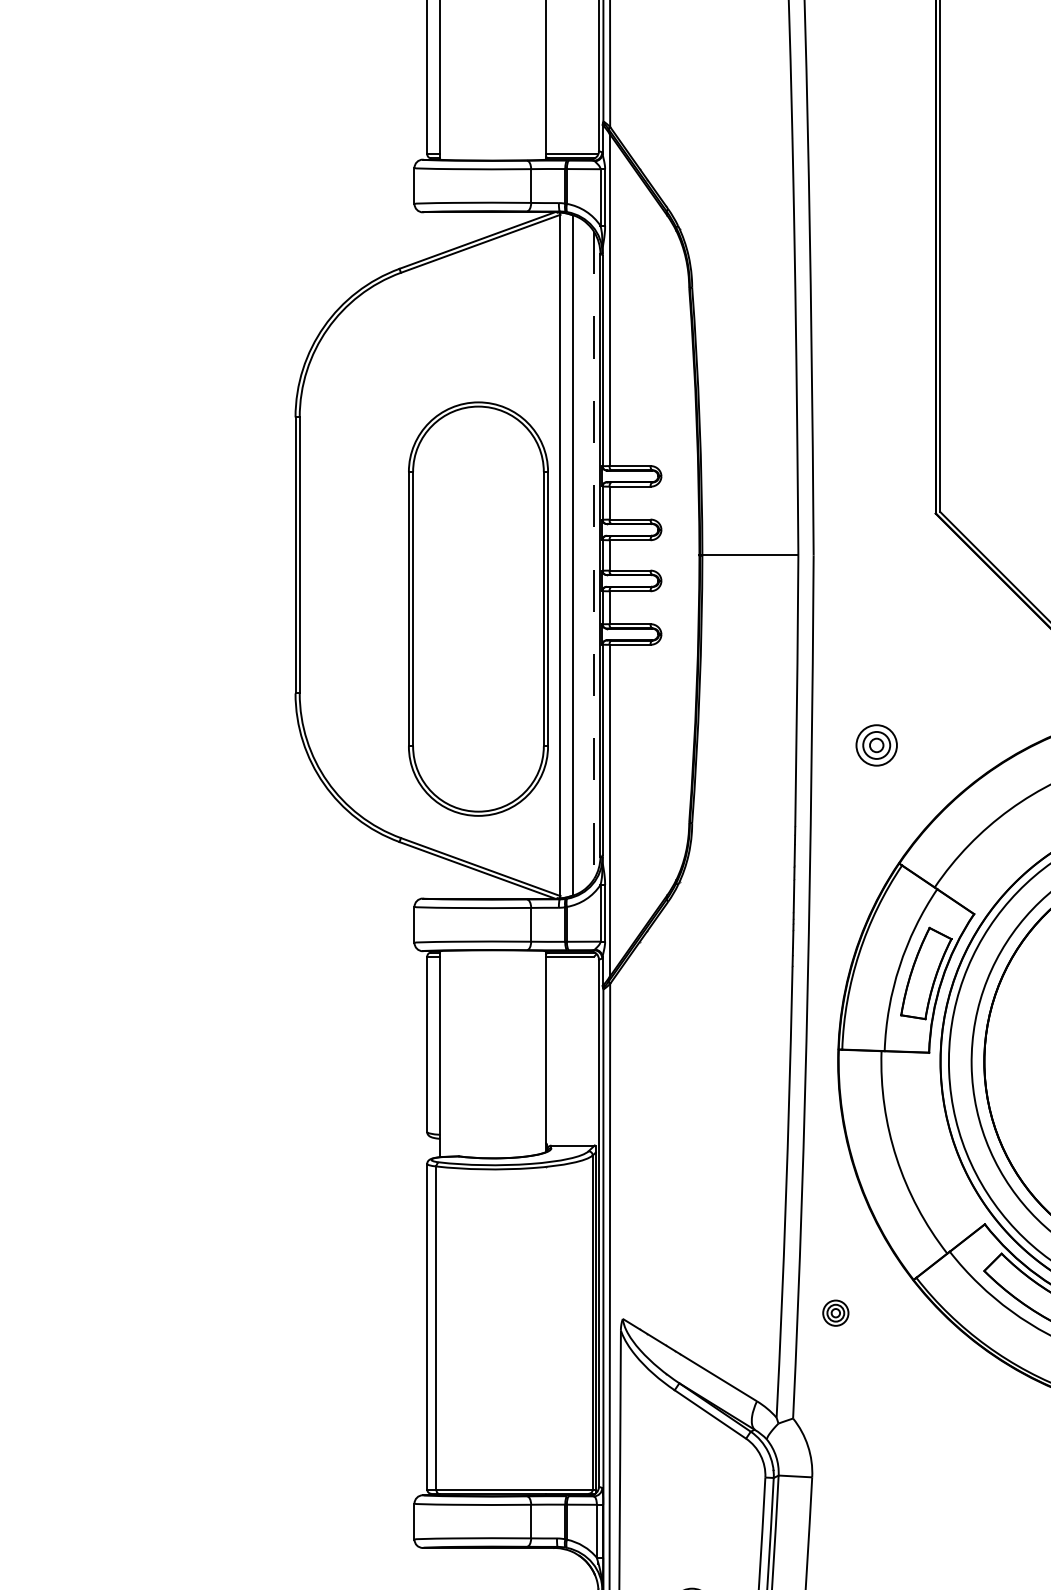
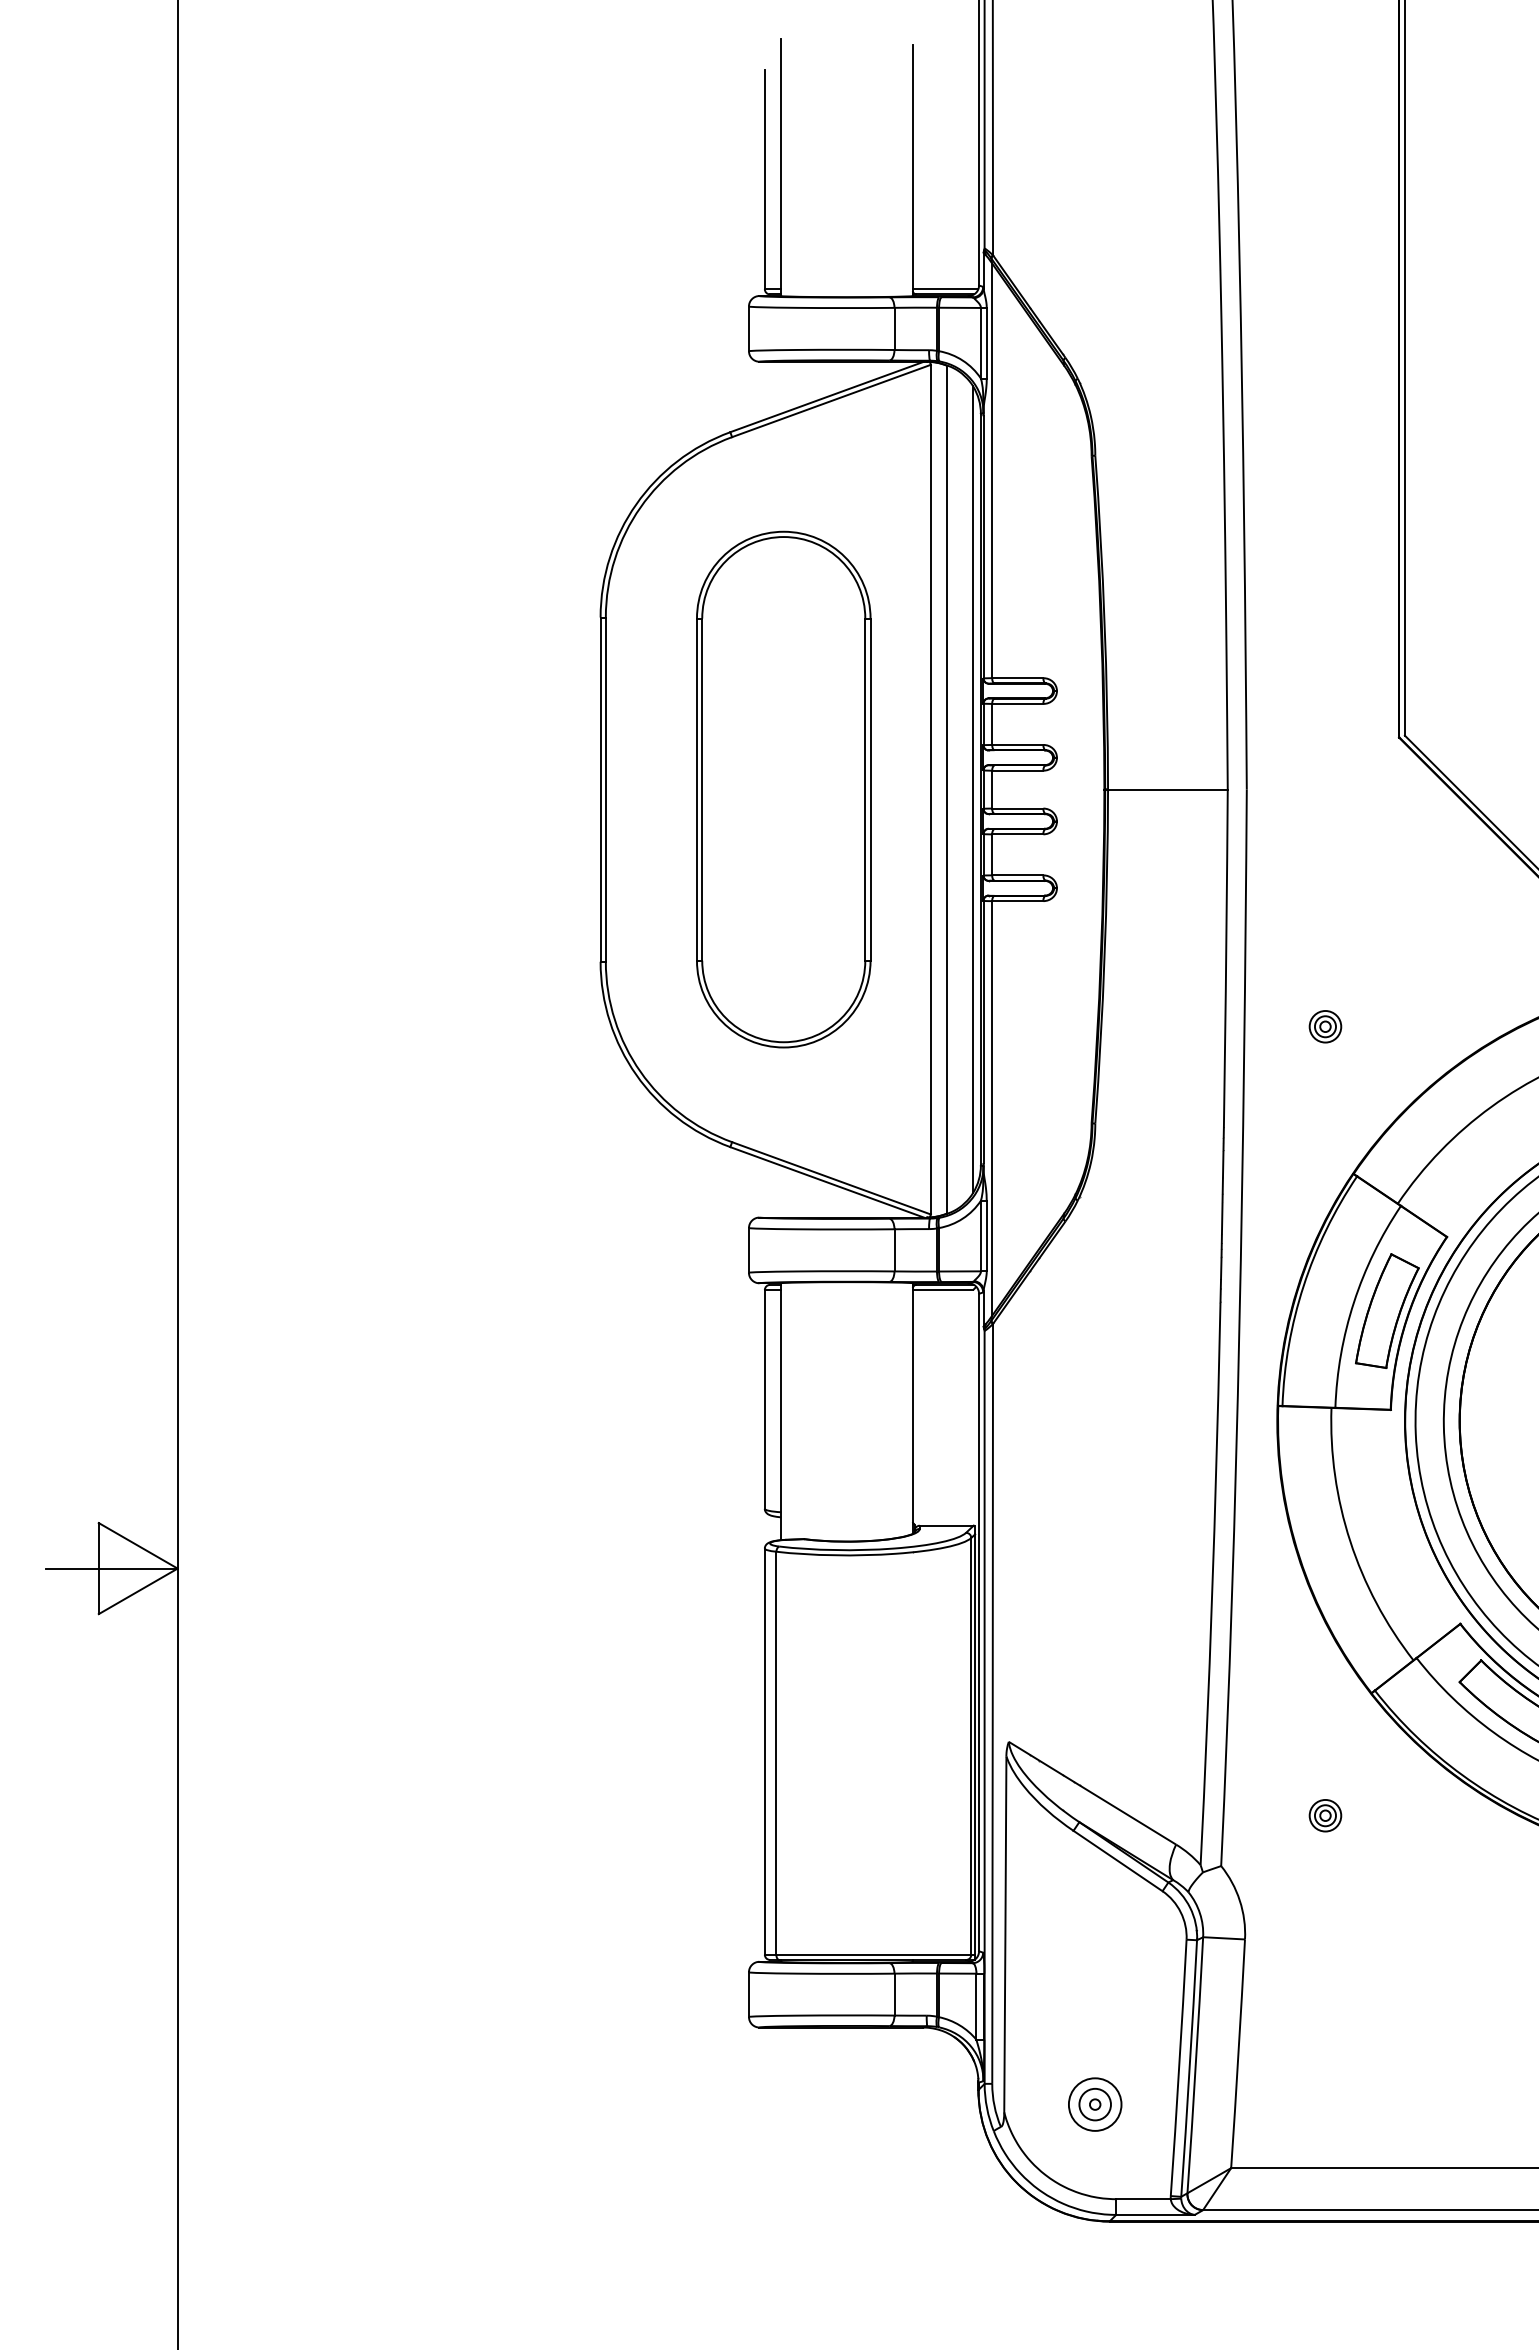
line: (594, 556) -> (973, 790), dashed -> solid
part: (478, 609) -> (783, 789), moved
part: (876, 745) -> (1325, 1026), size x0.62
part: (835, 1313) -> (1325, 1815), moved

